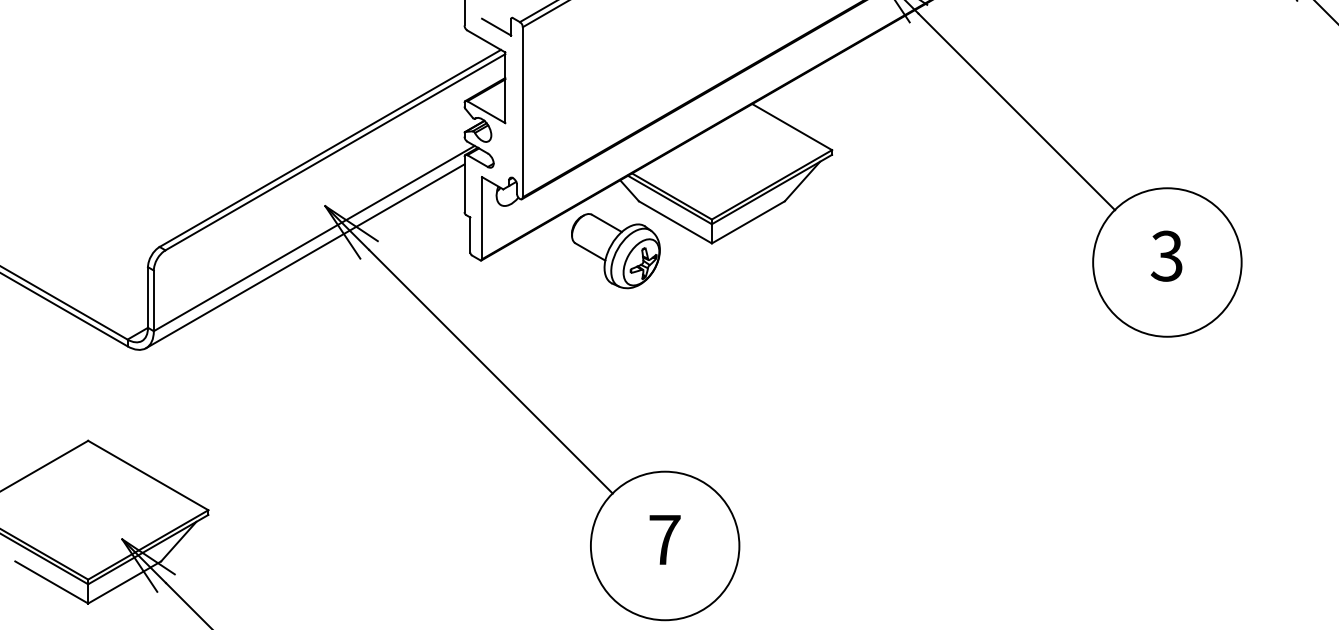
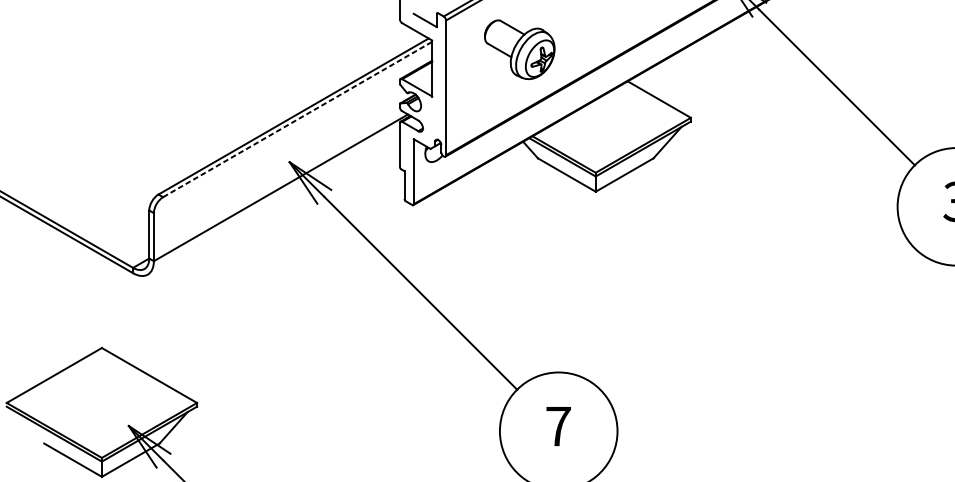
line: (335, 151) -> (297, 118), solid -> dashed
part: (615, 251) -> (519, 50), moved
line: (305, 256) -> (273, 202), removed

